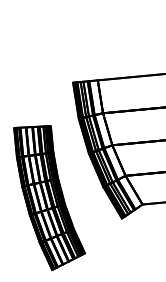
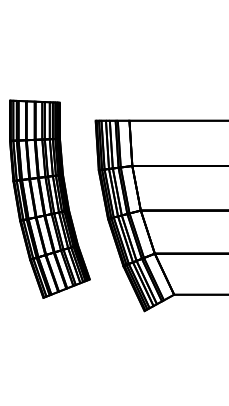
part: (49, 196) -> (49, 198), moved

